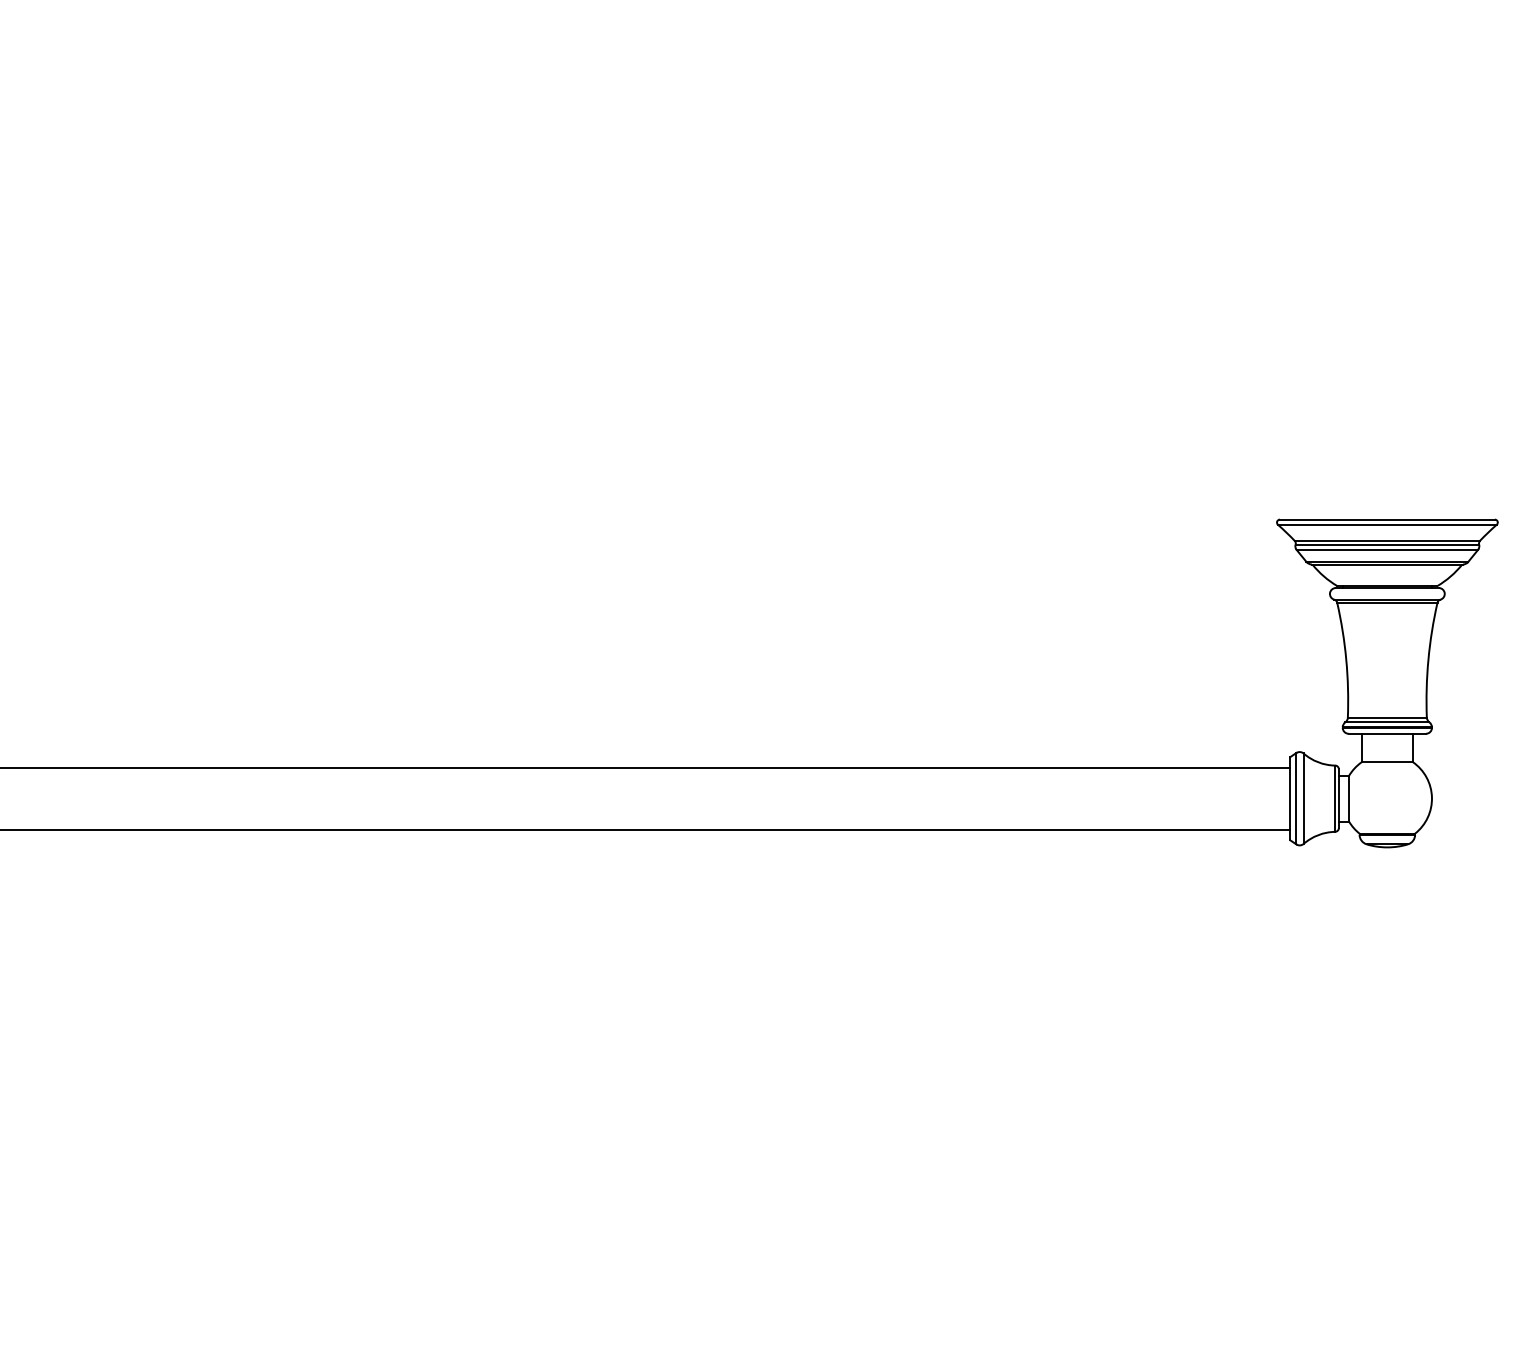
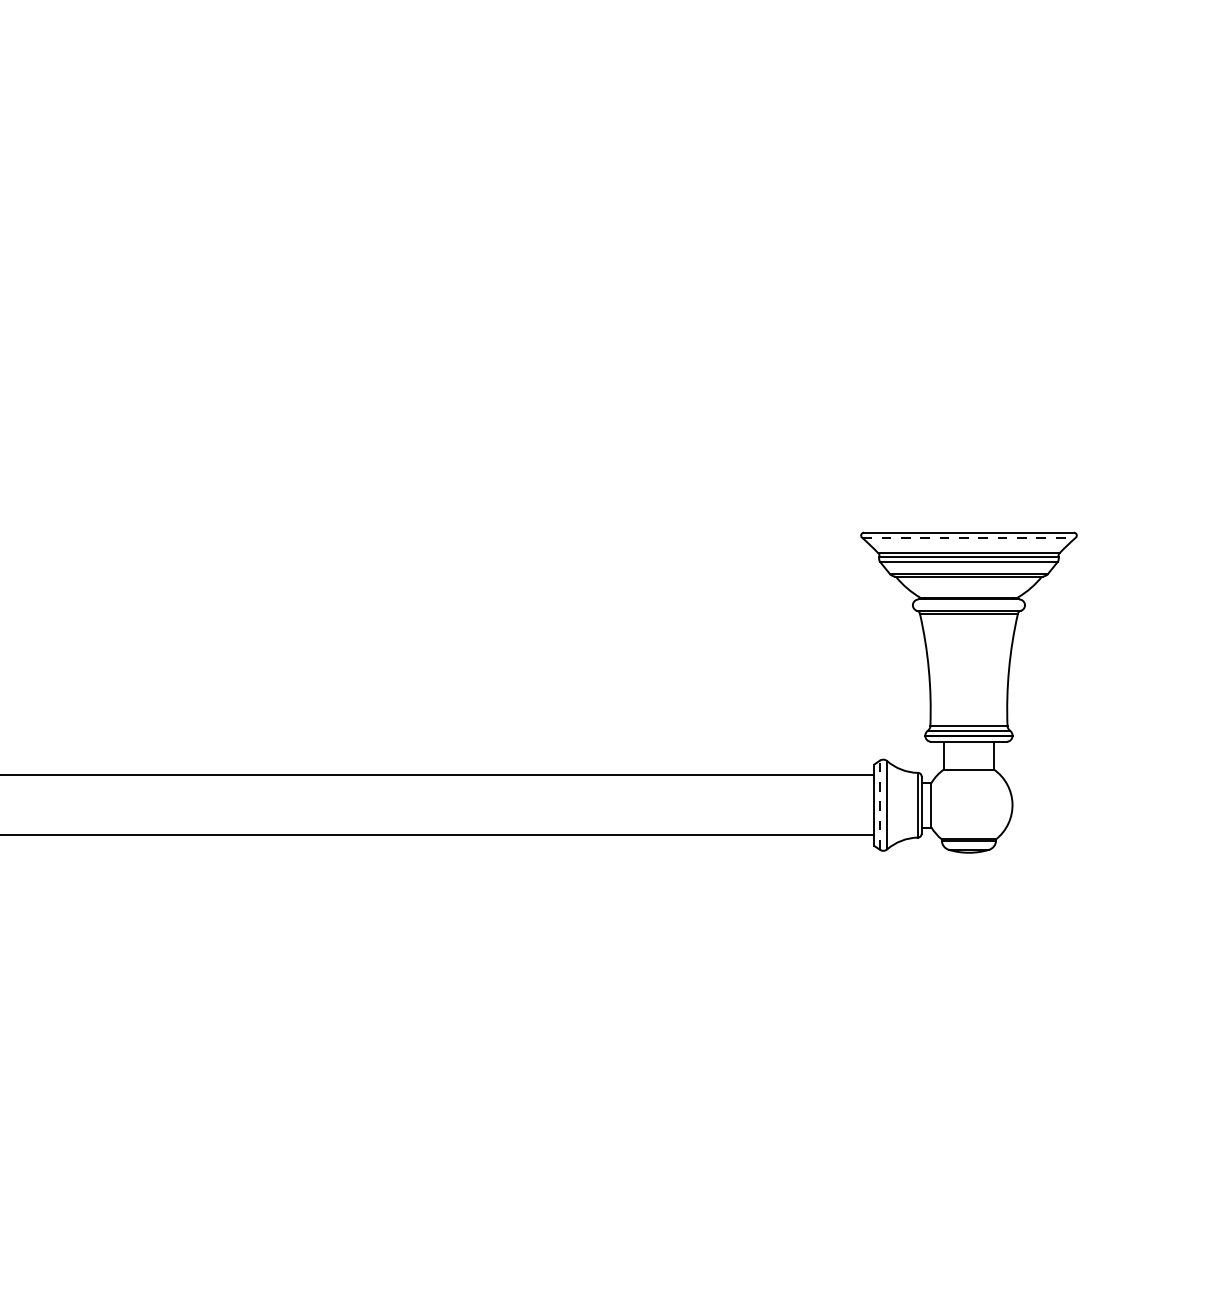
line: (1387, 524) -> (969, 537), solid -> dashed
line: (1296, 798) -> (880, 805), solid -> dashed

